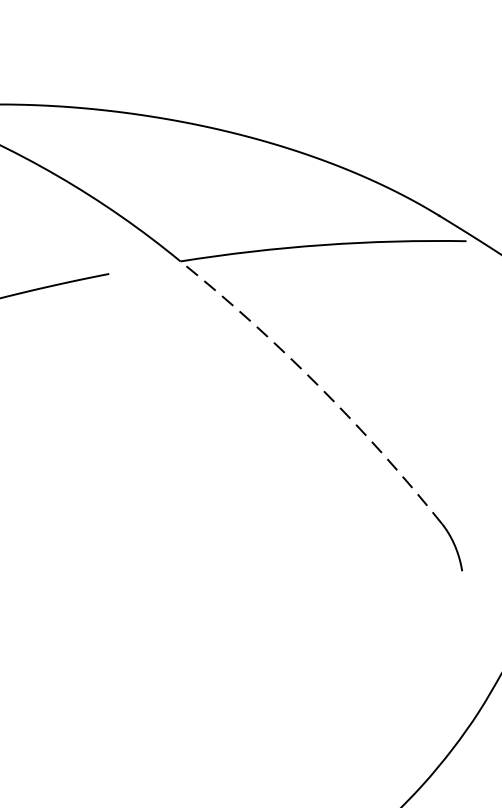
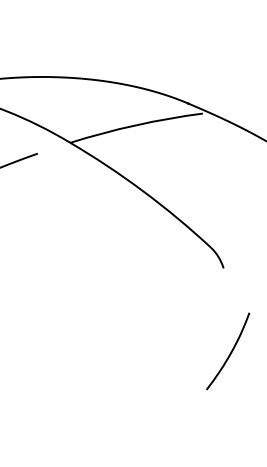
arc: (318, 385) -> (143, 191), dashed -> solid

